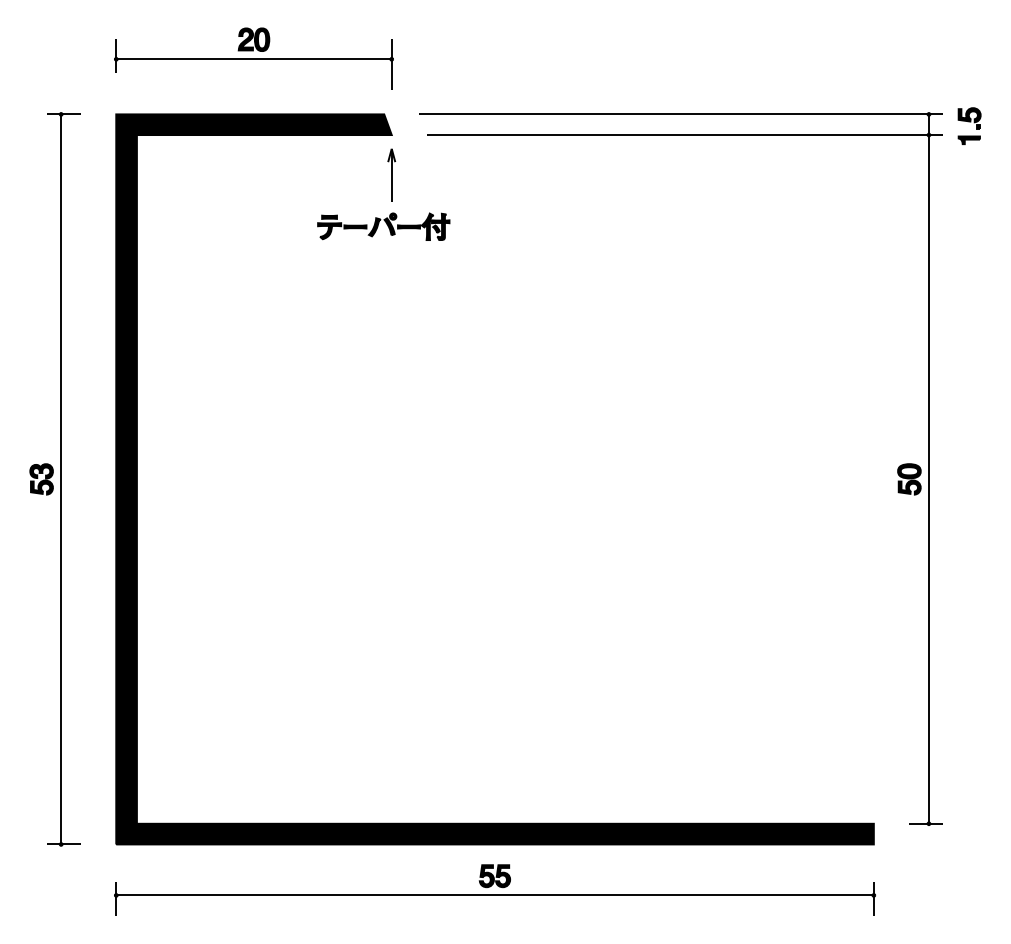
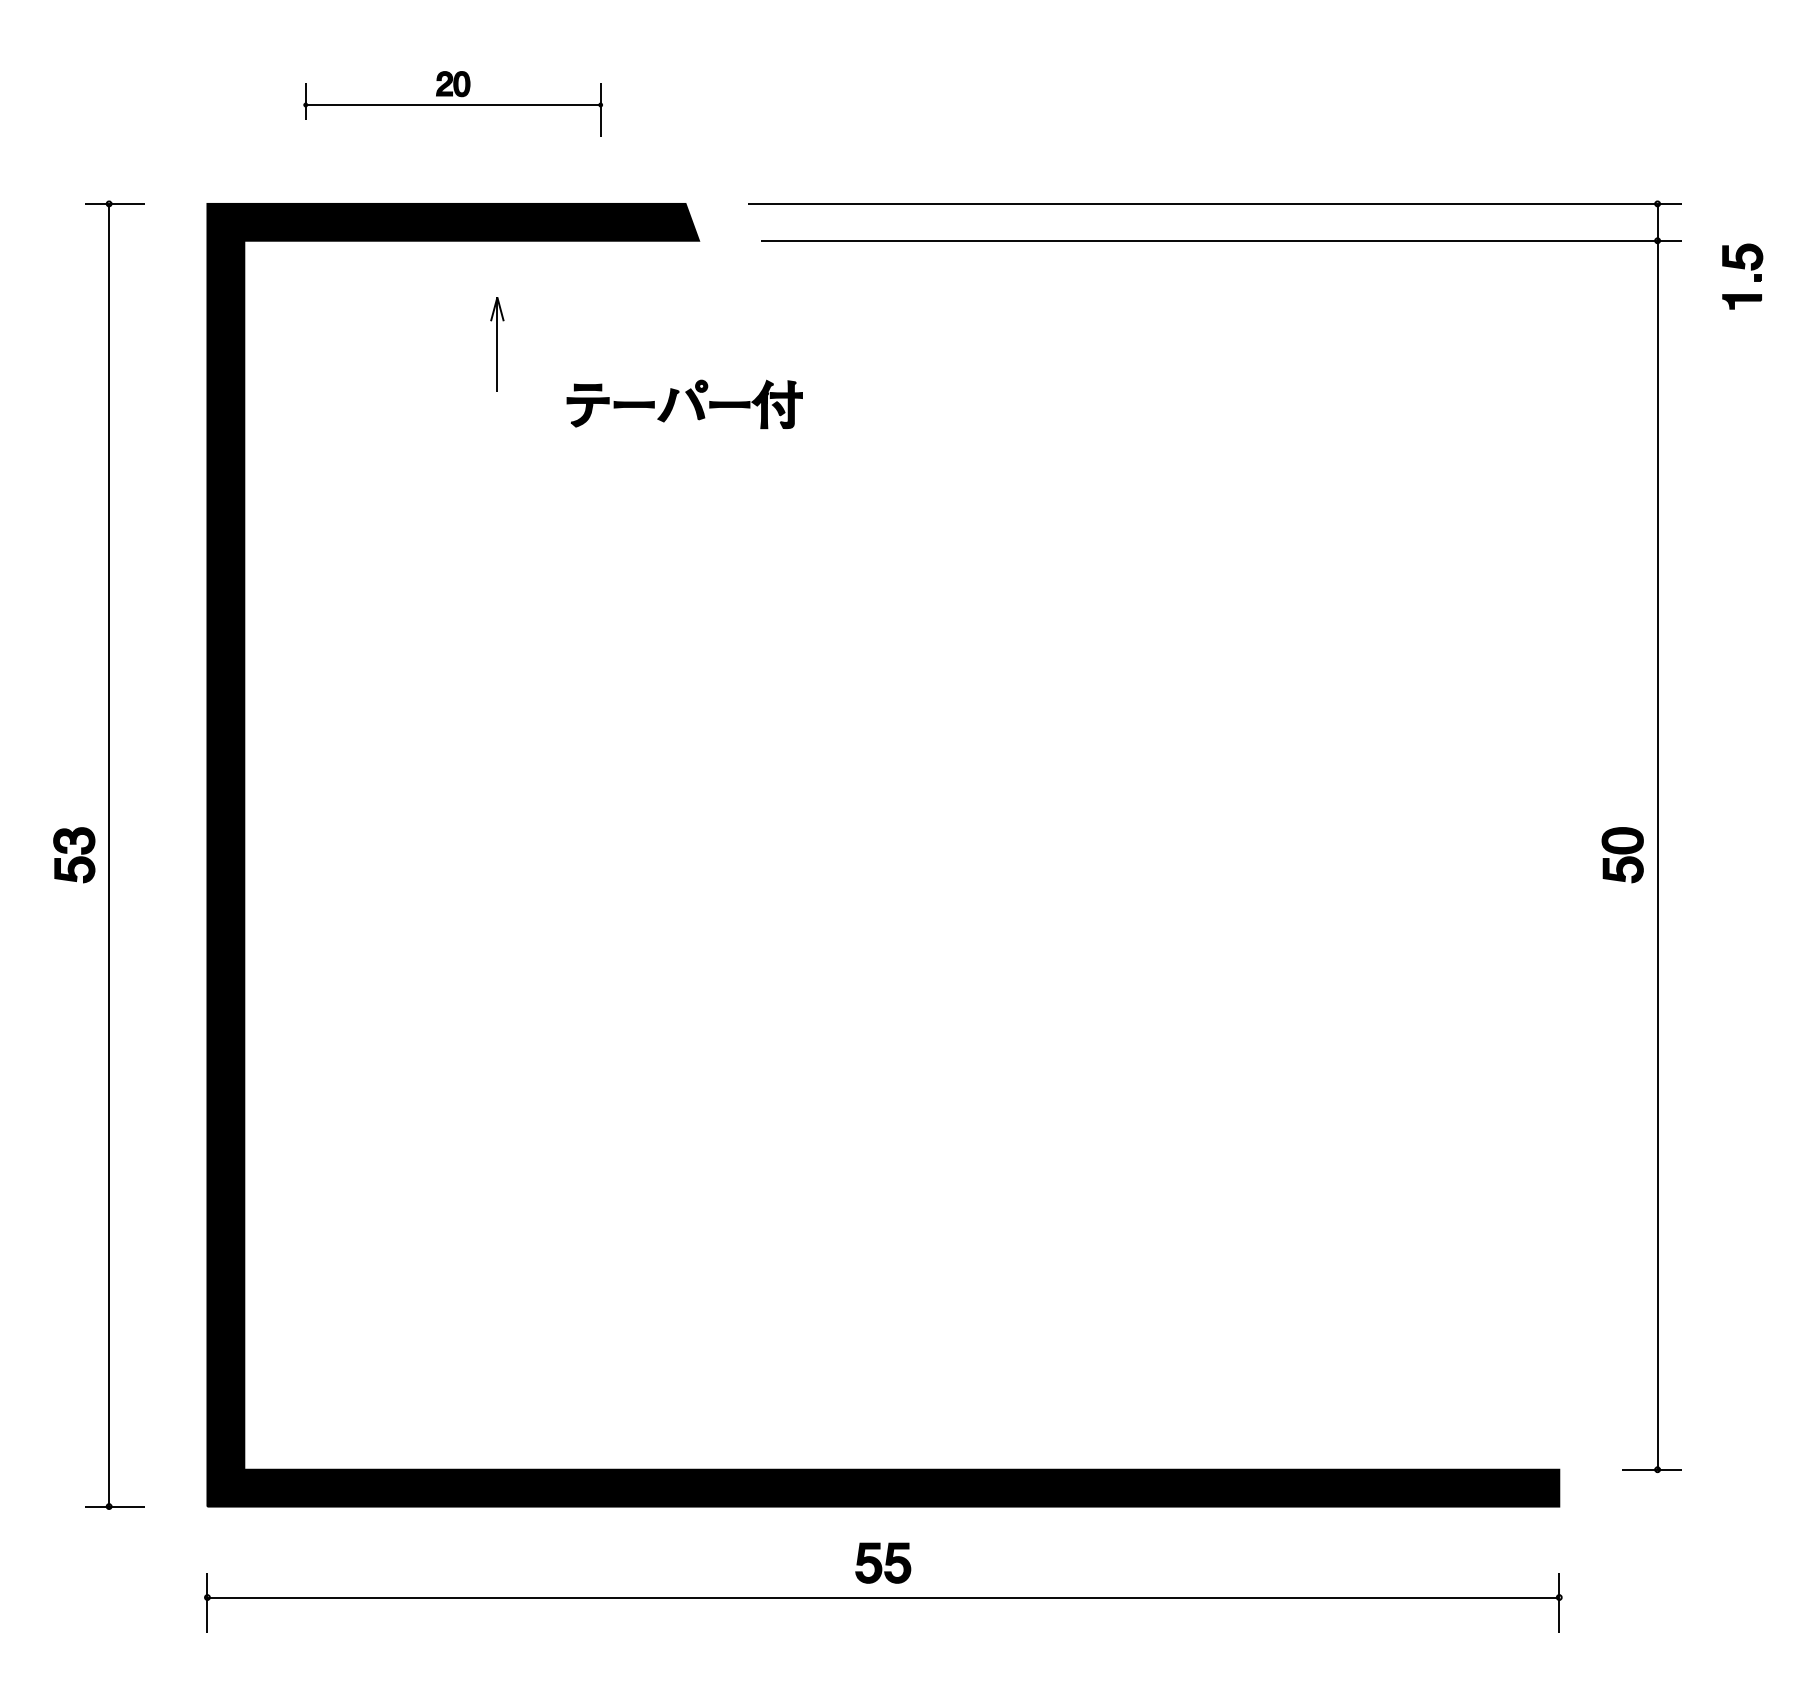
part: (253, 58) -> (452, 104), size x0.6
part: (969, 125) -> (1742, 275), moved
part: (391, 174) -> (496, 343), moved

